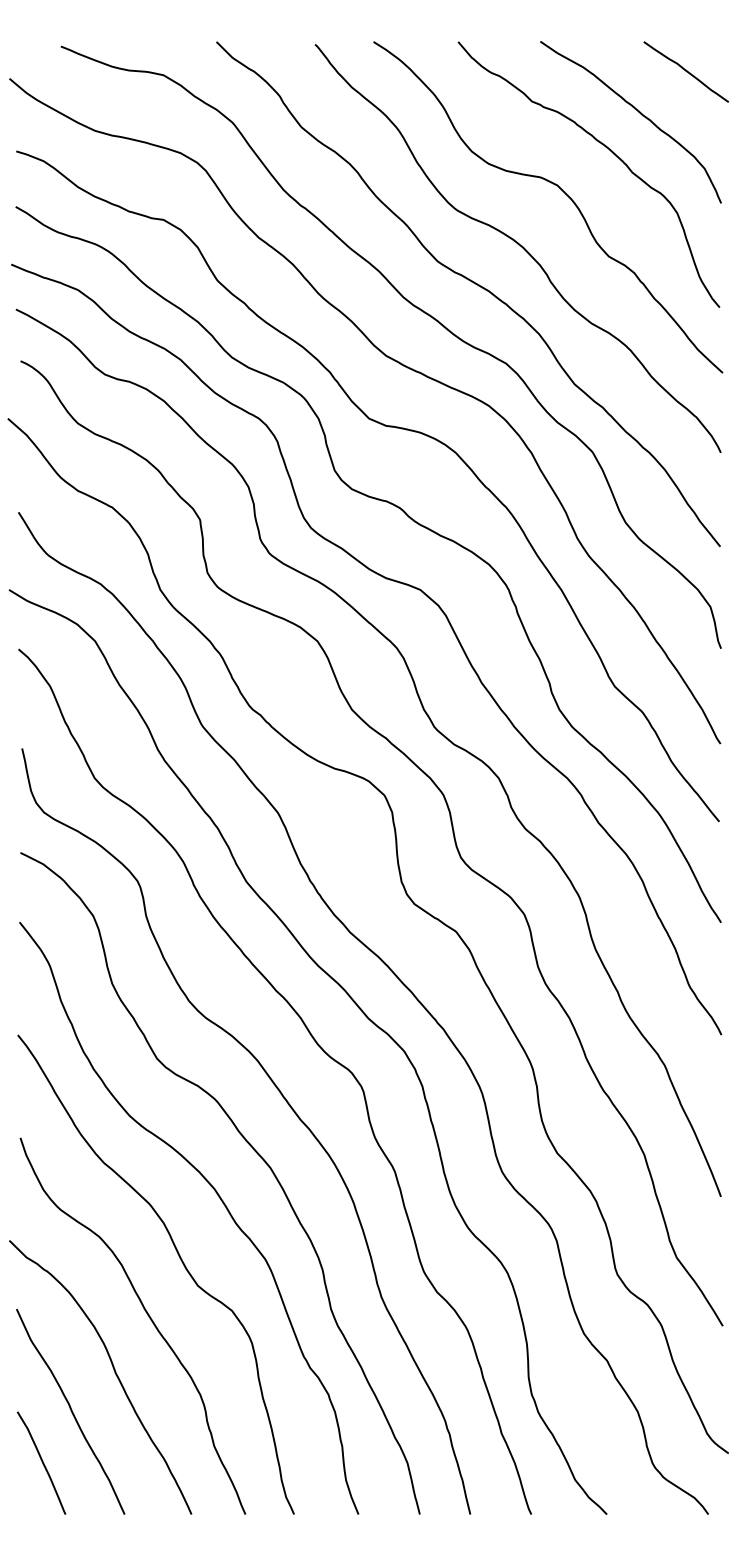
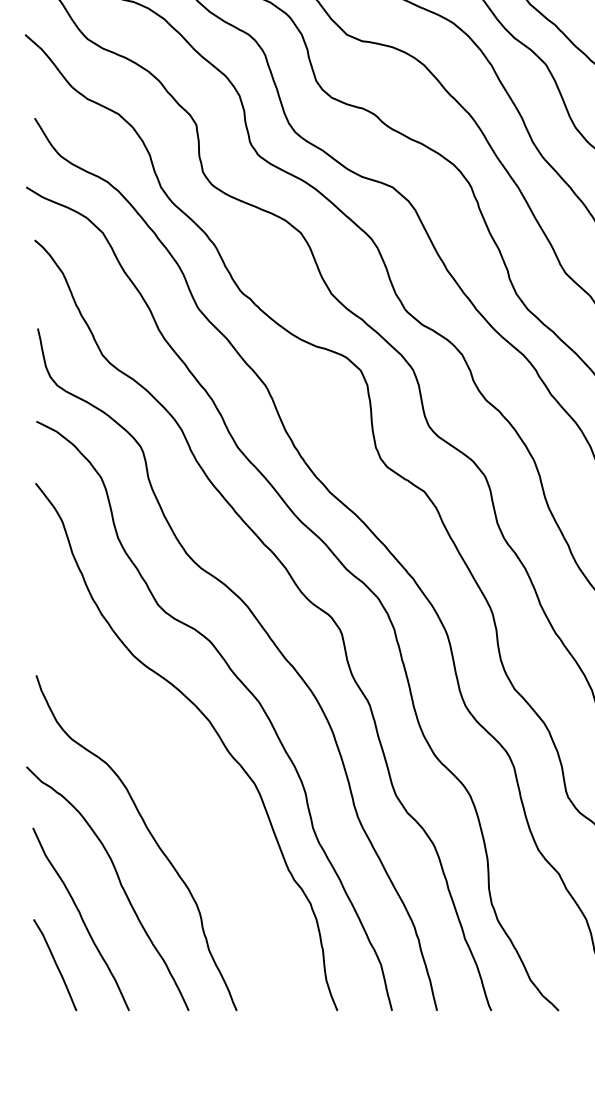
curve: (181, 1262) -> (179, 786), removed

